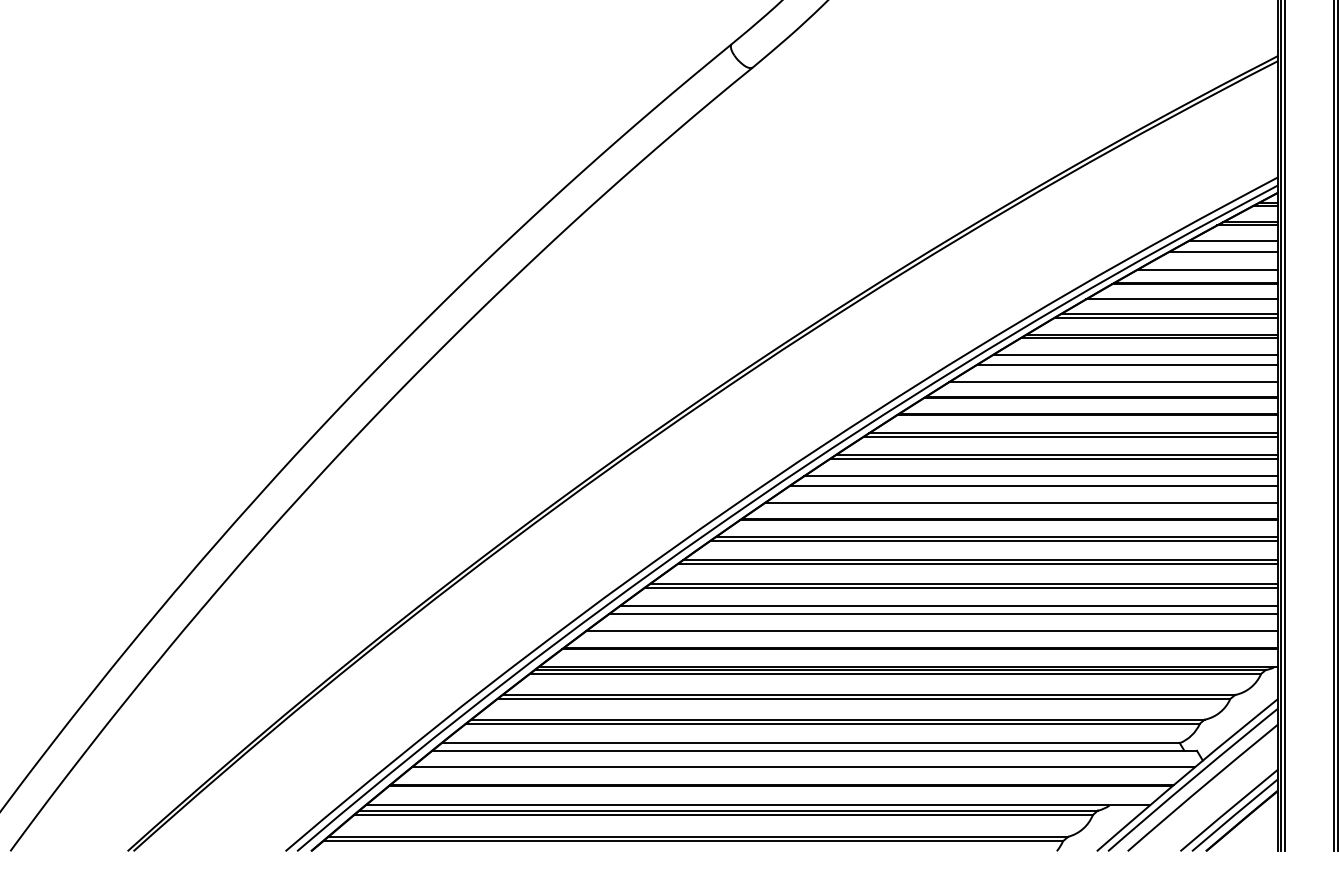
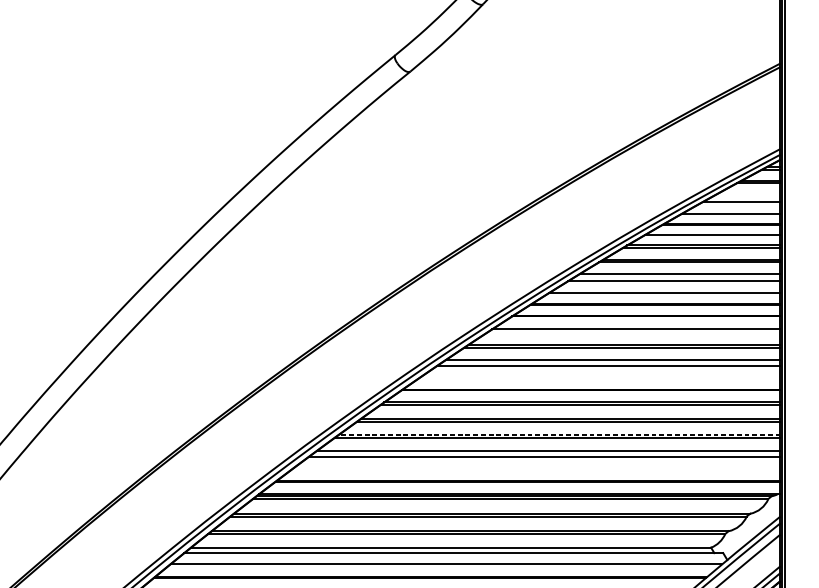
line: (1233, 241) -> (748, 194), removed
line: (1070, 436) -> (634, 331), removed
line: (1021, 502) -> (599, 378), removed
line: (964, 583) -> (559, 435), solid -> dashed
line: (932, 631) -> (536, 469), removed

